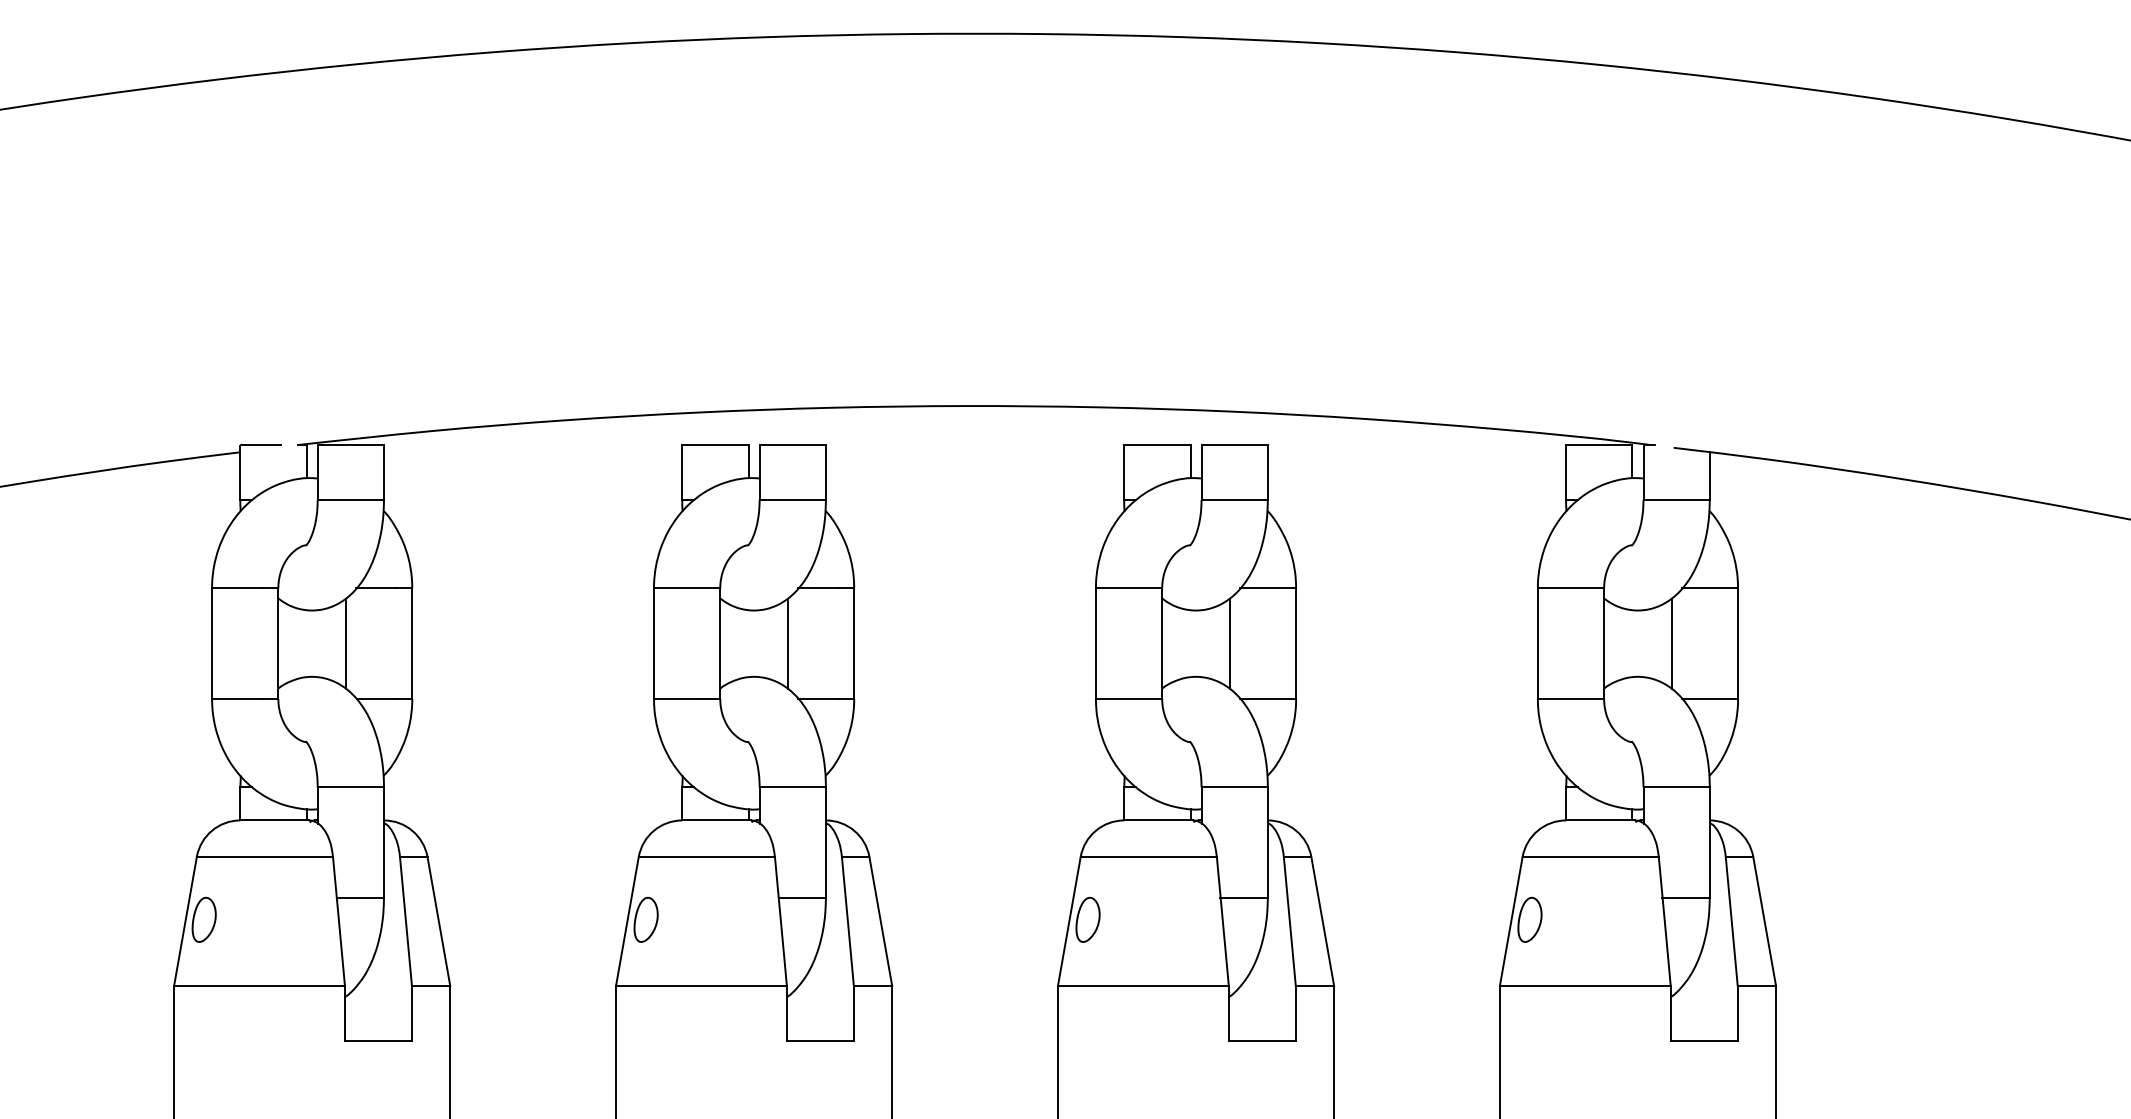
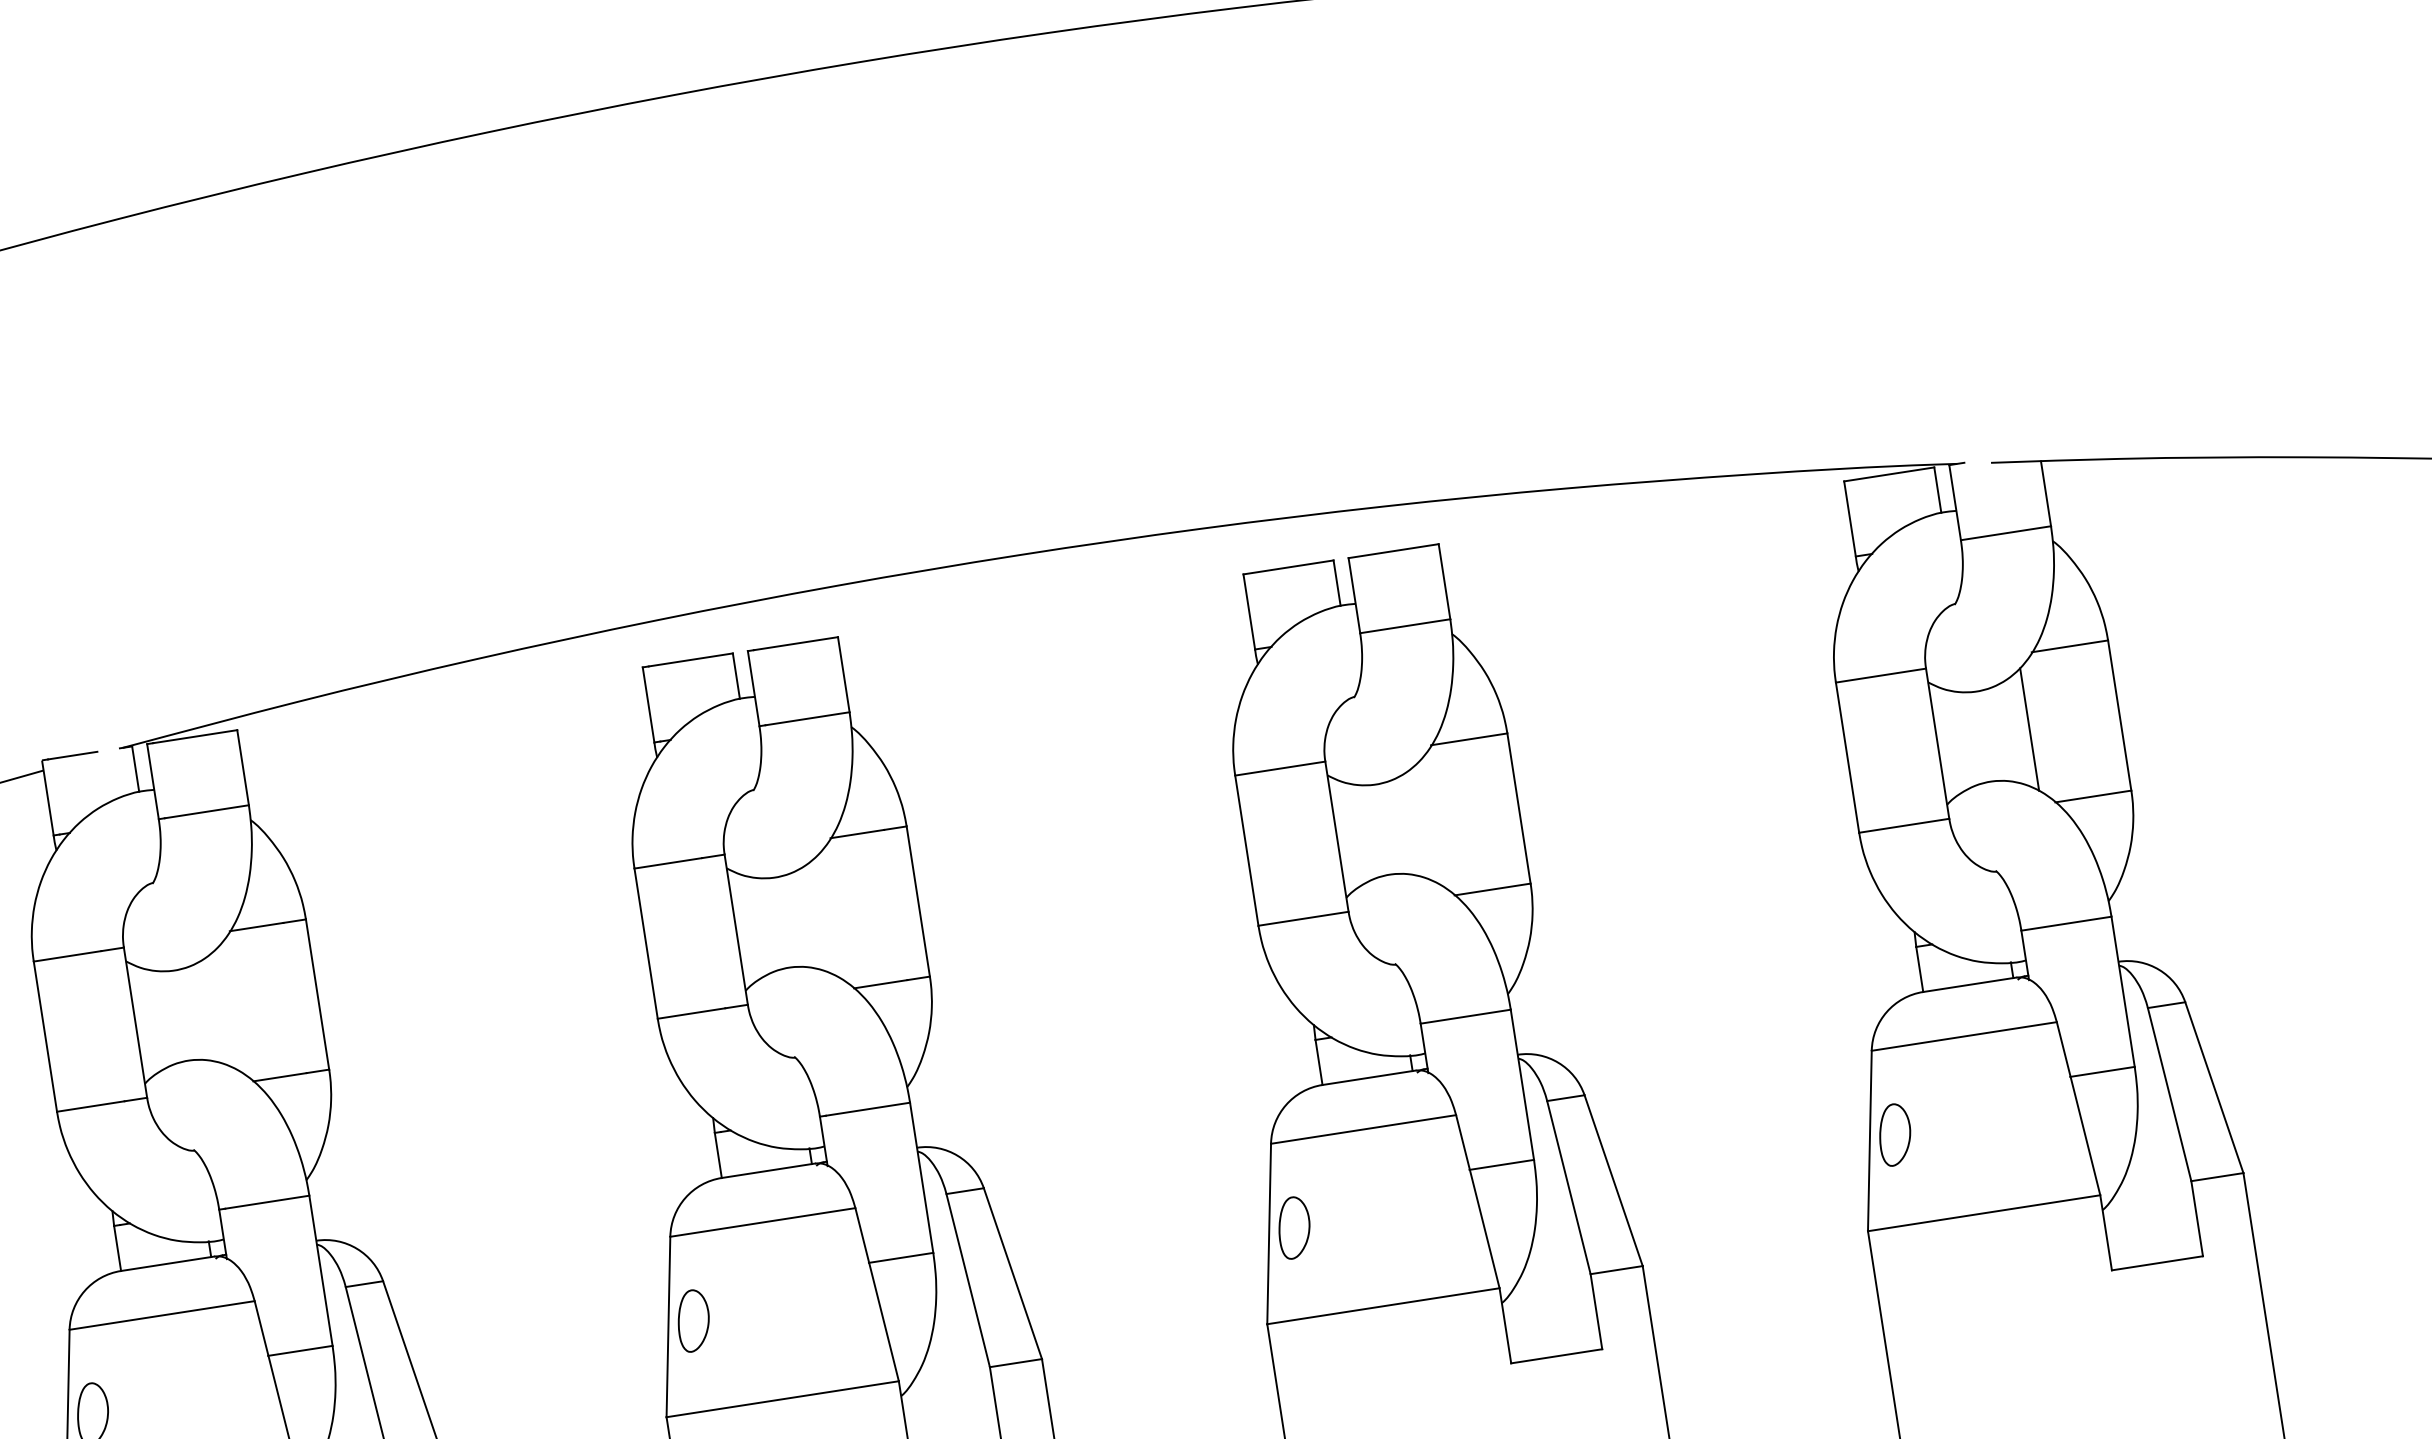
line: (346, 643) -> (228, 1008), removed
line: (787, 643) -> (827, 915), removed
line: (1229, 643) -> (1428, 822), removed

